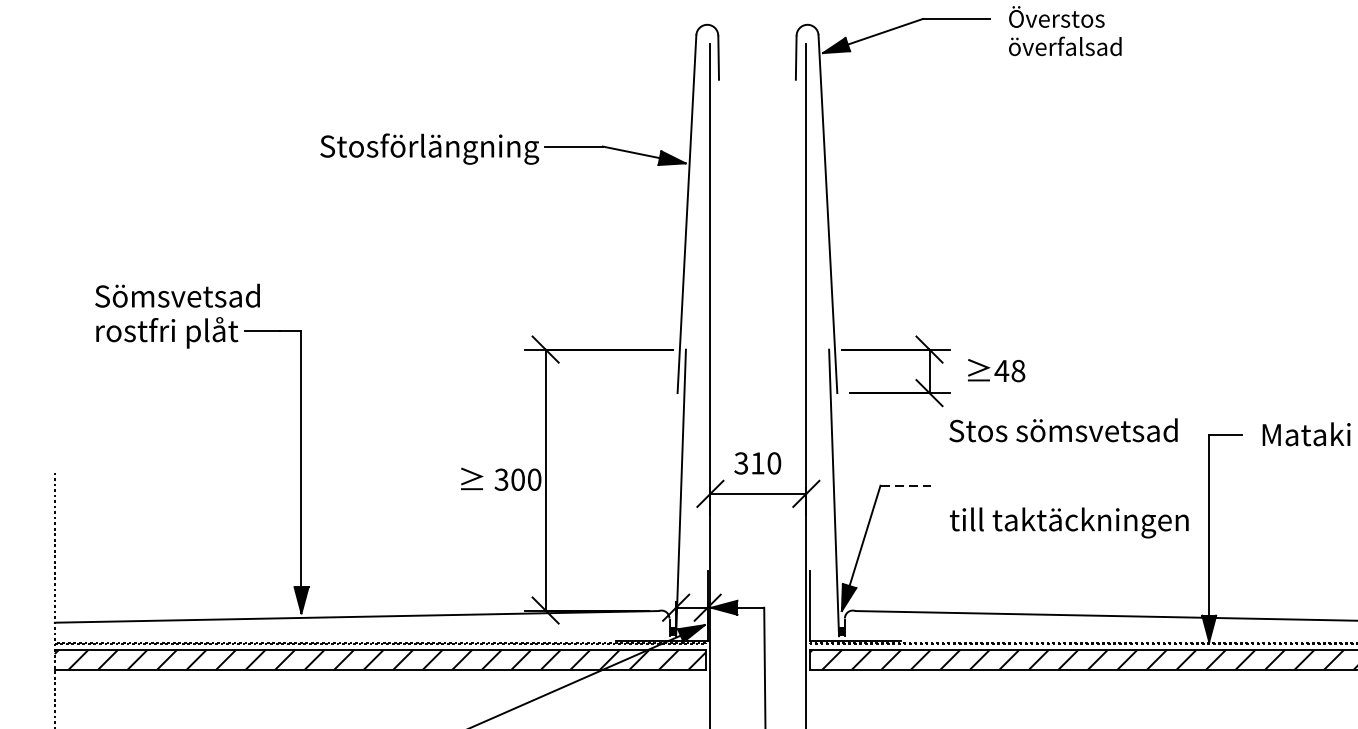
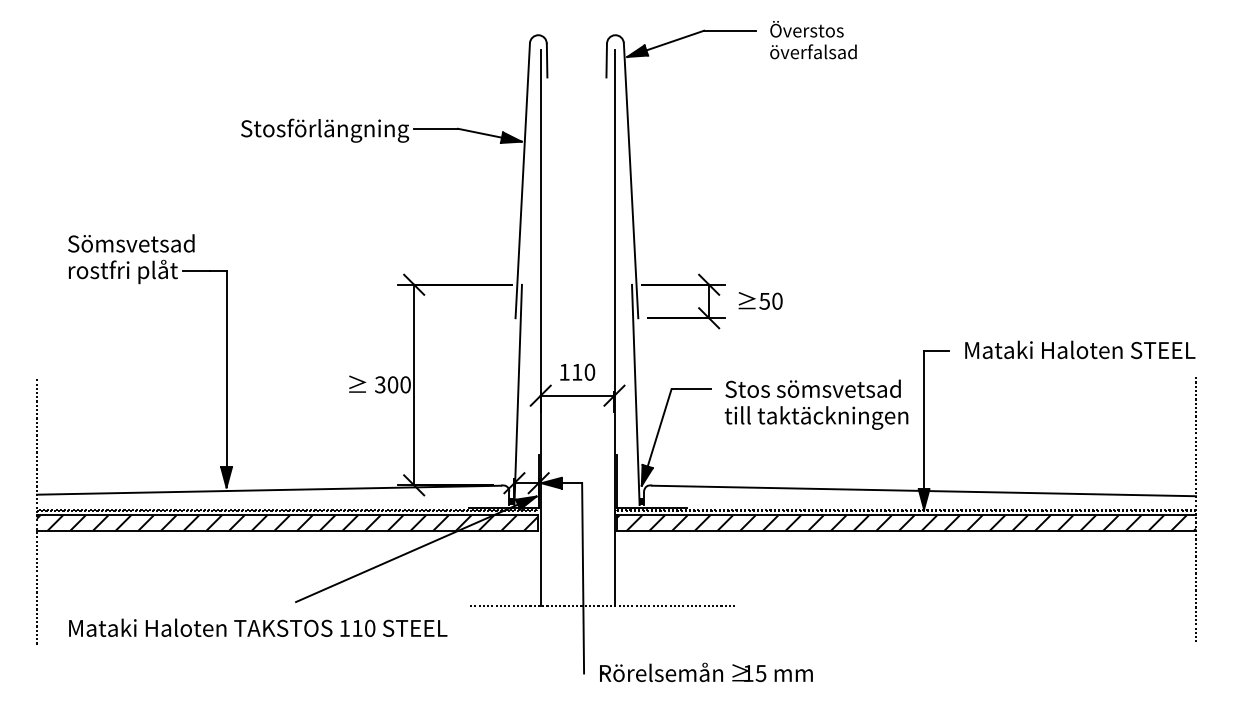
text: (1009, 371) -> (770, 301), 48 -> 50
text: (1062, 429) -> (812, 388), moved
text: (741, 462) -> (564, 371), 310 -> 110
line: (906, 485) -> (691, 389), dashed -> solid

